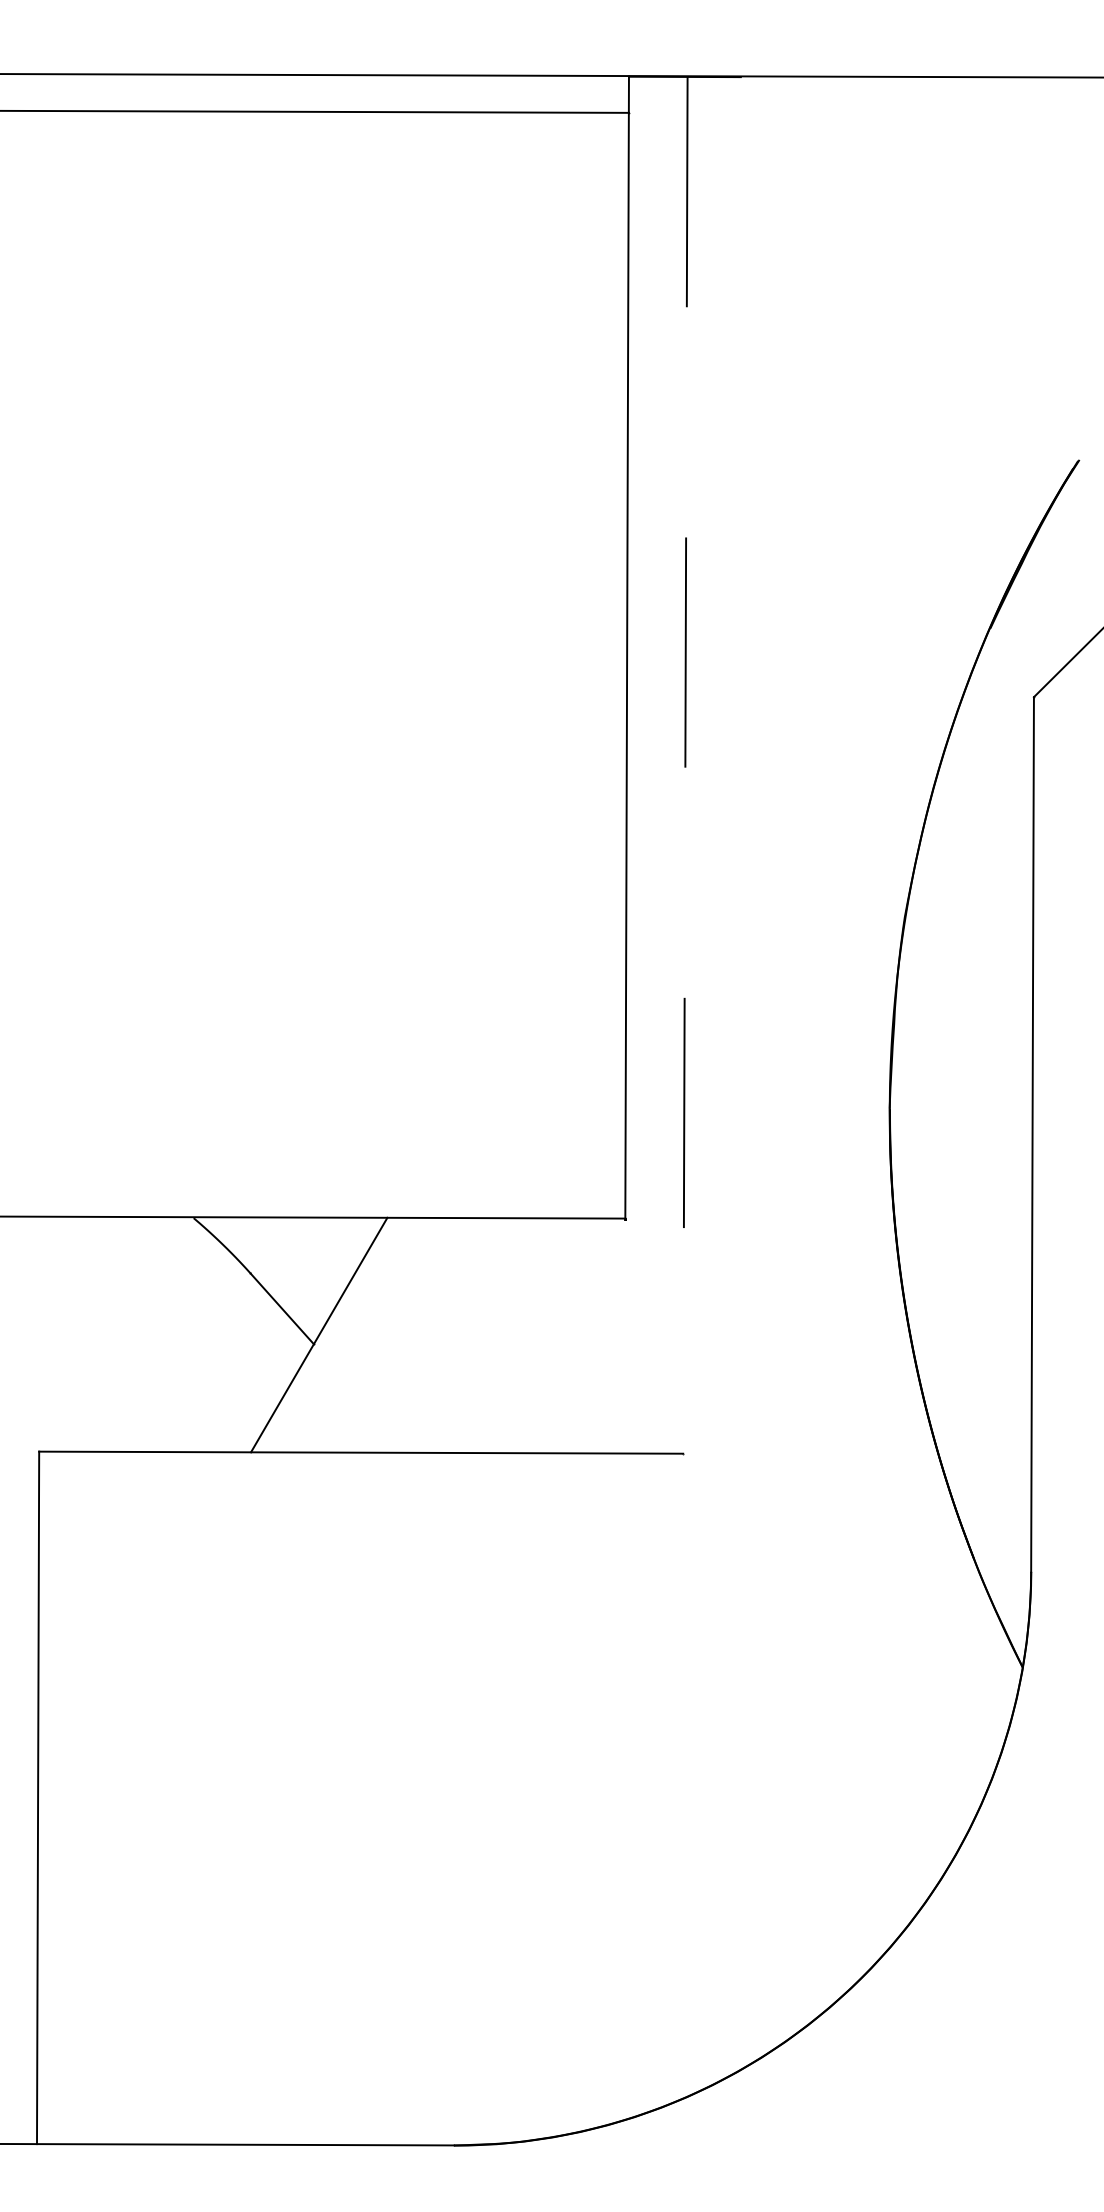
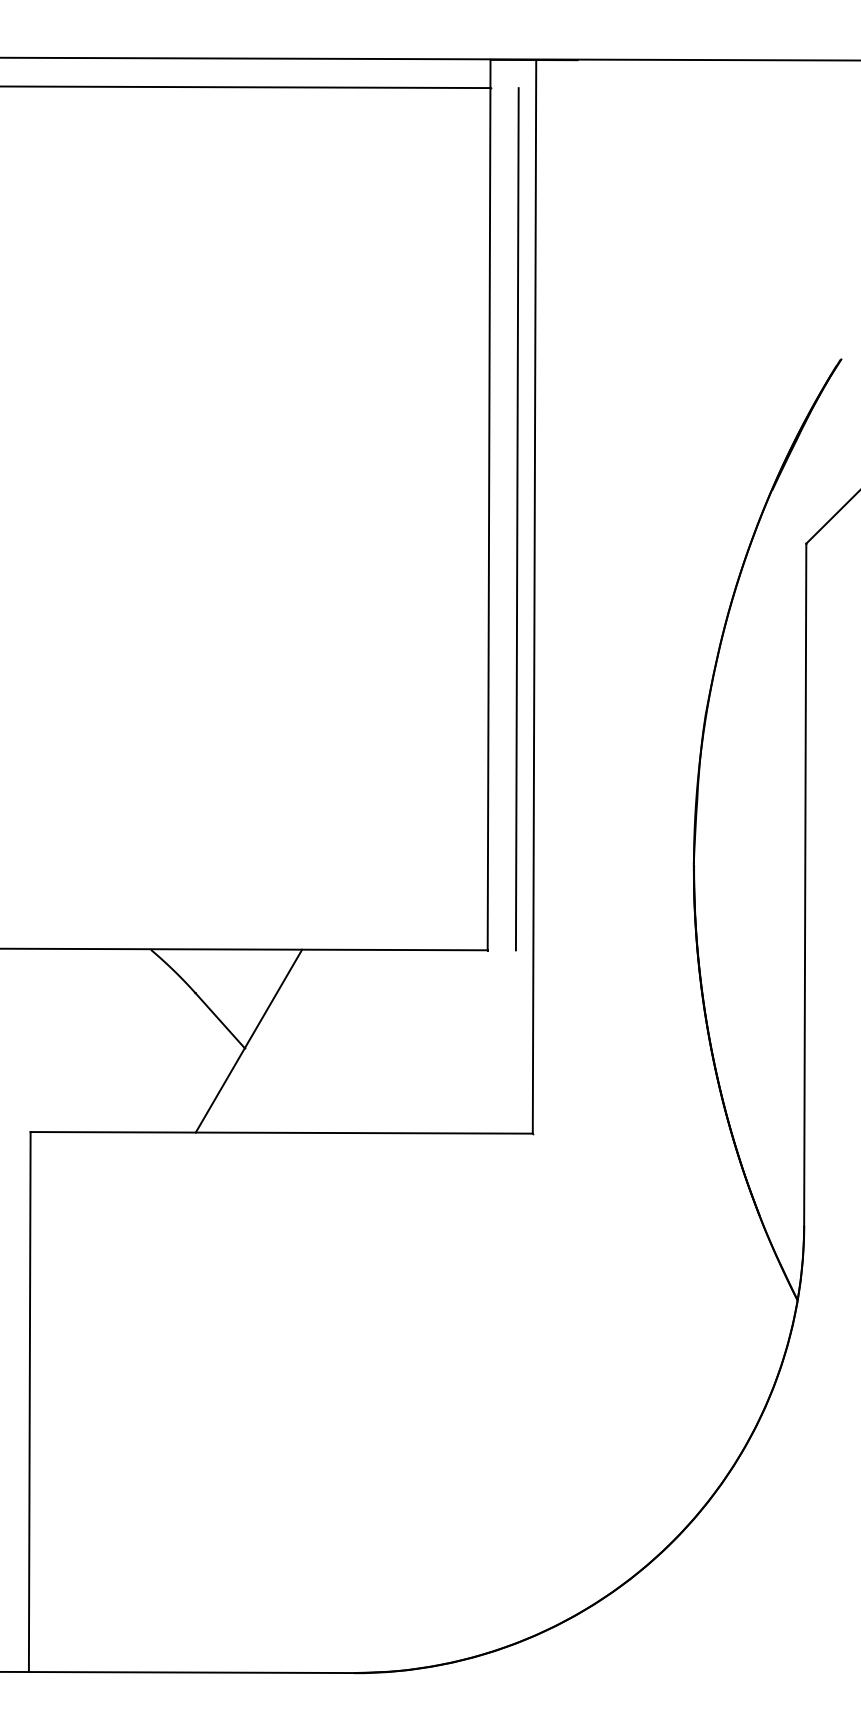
line: (663, 665) -> (517, 518), added
line: (685, 765) -> (534, 596), dashed -> solid

